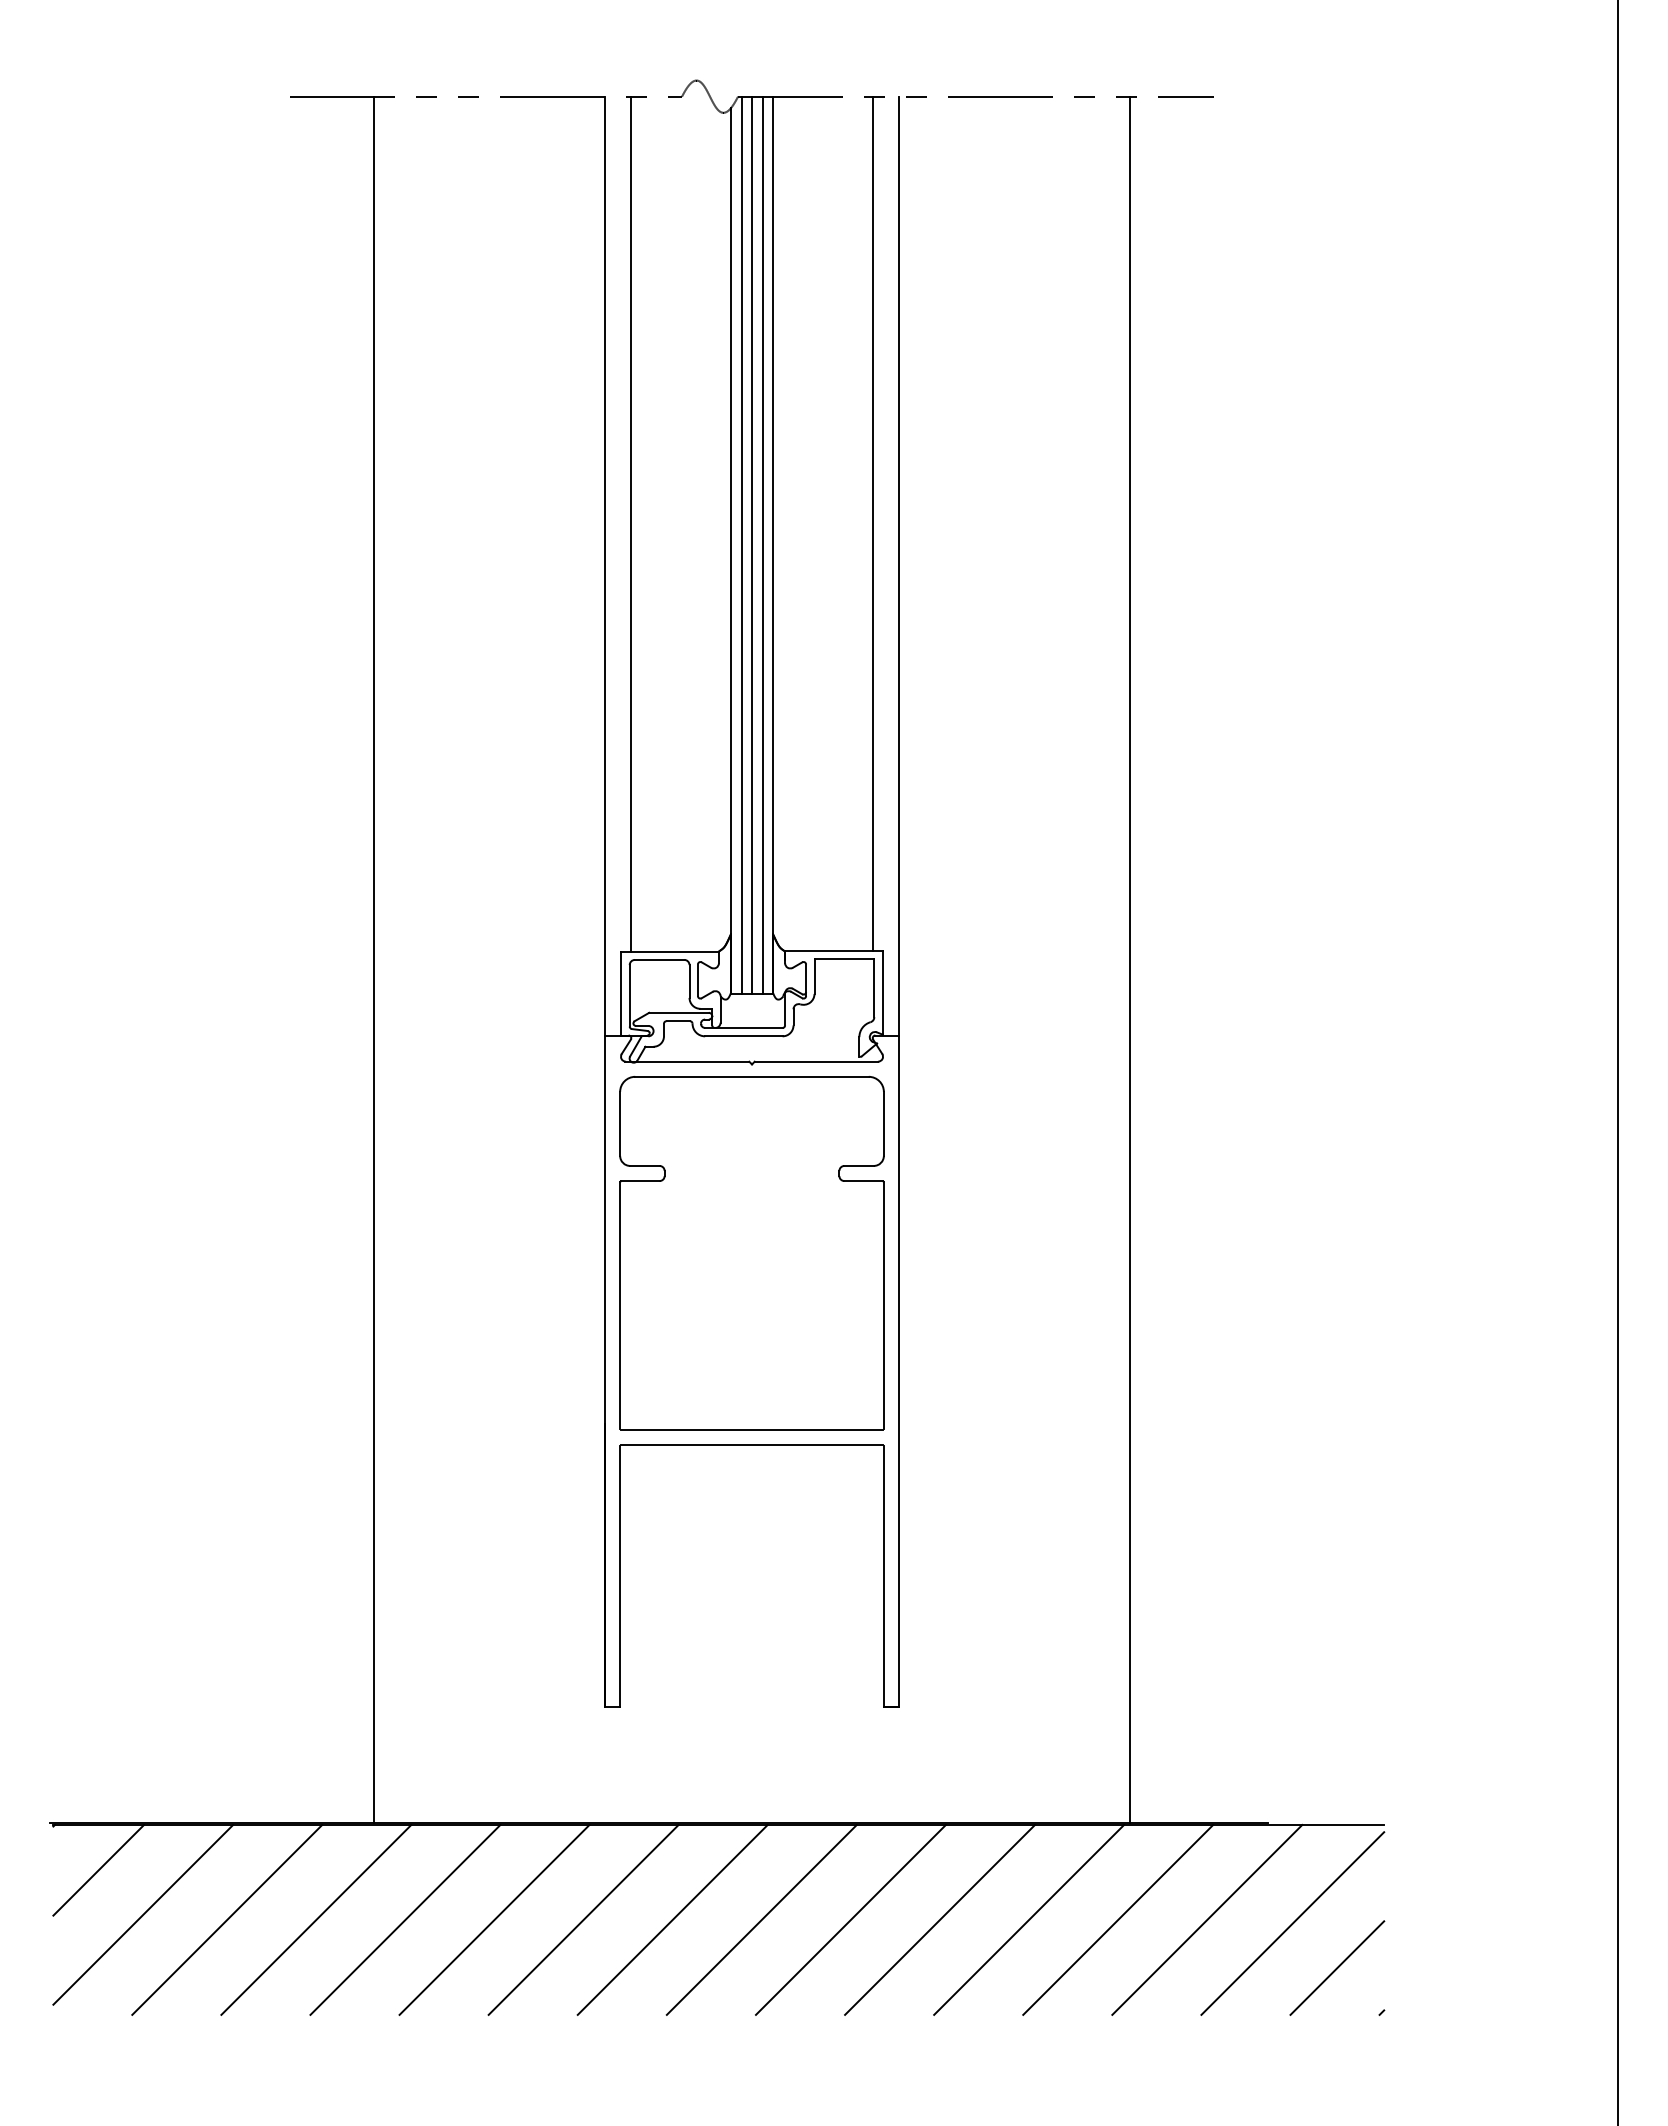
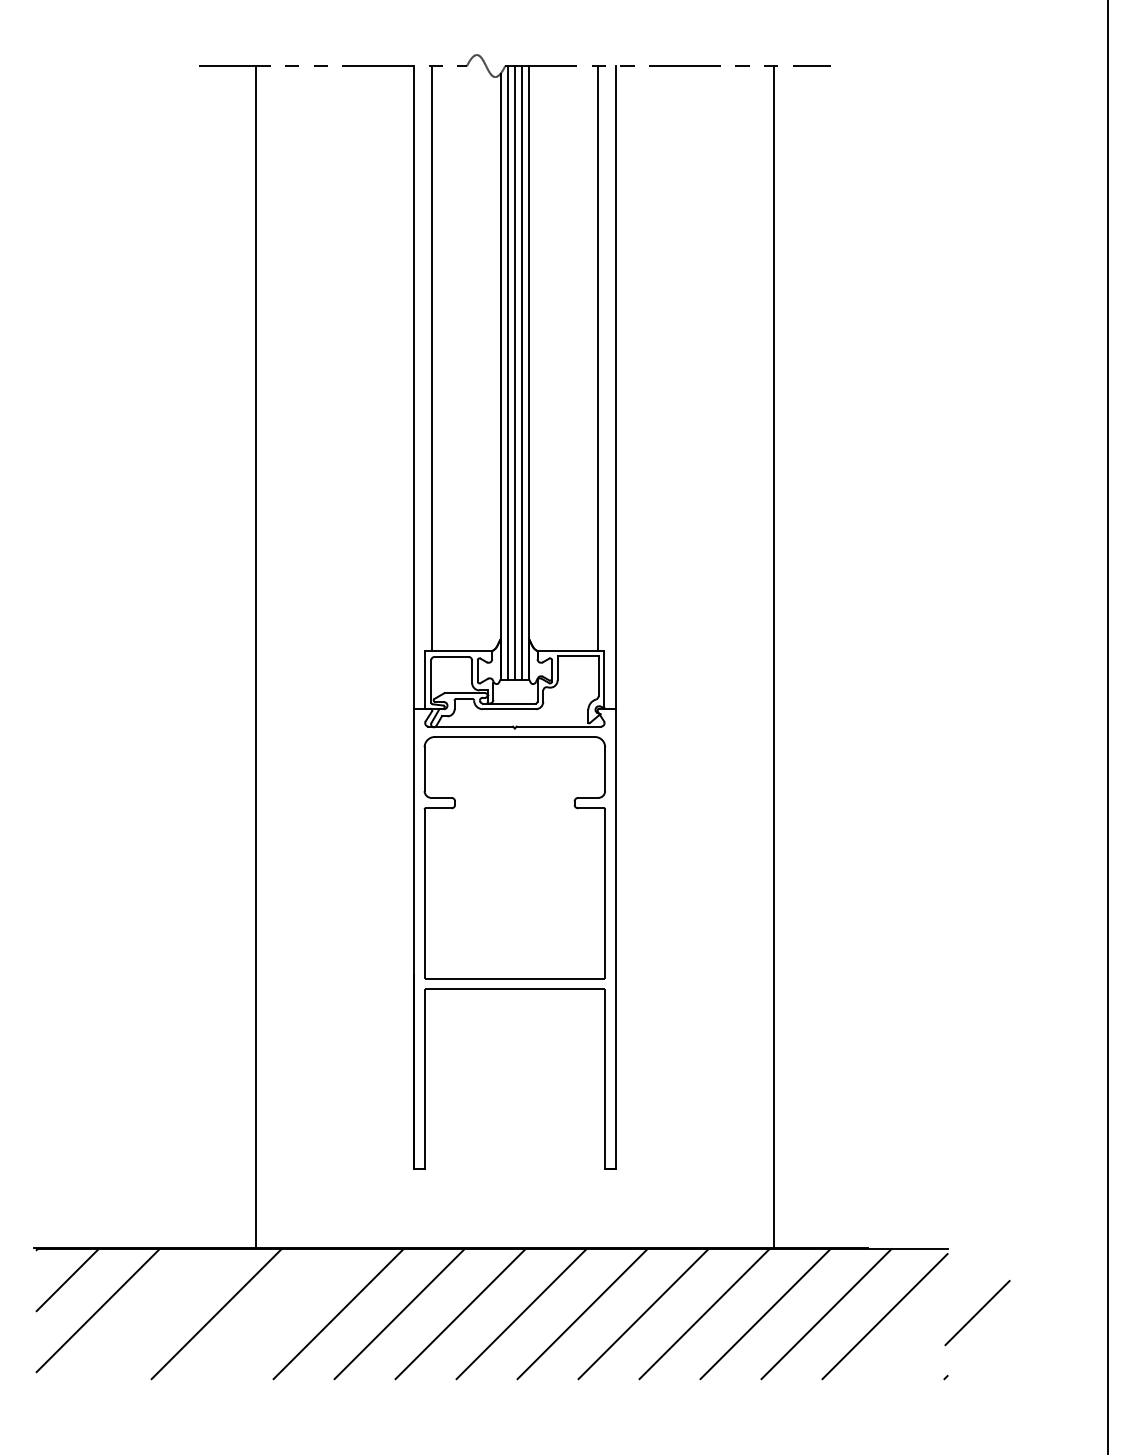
line: (226, 1920) -> (155, 1314), removed
line: (405, 1920) -> (277, 1314), removed
line: (1337, 1968) -> (977, 1313), moved

